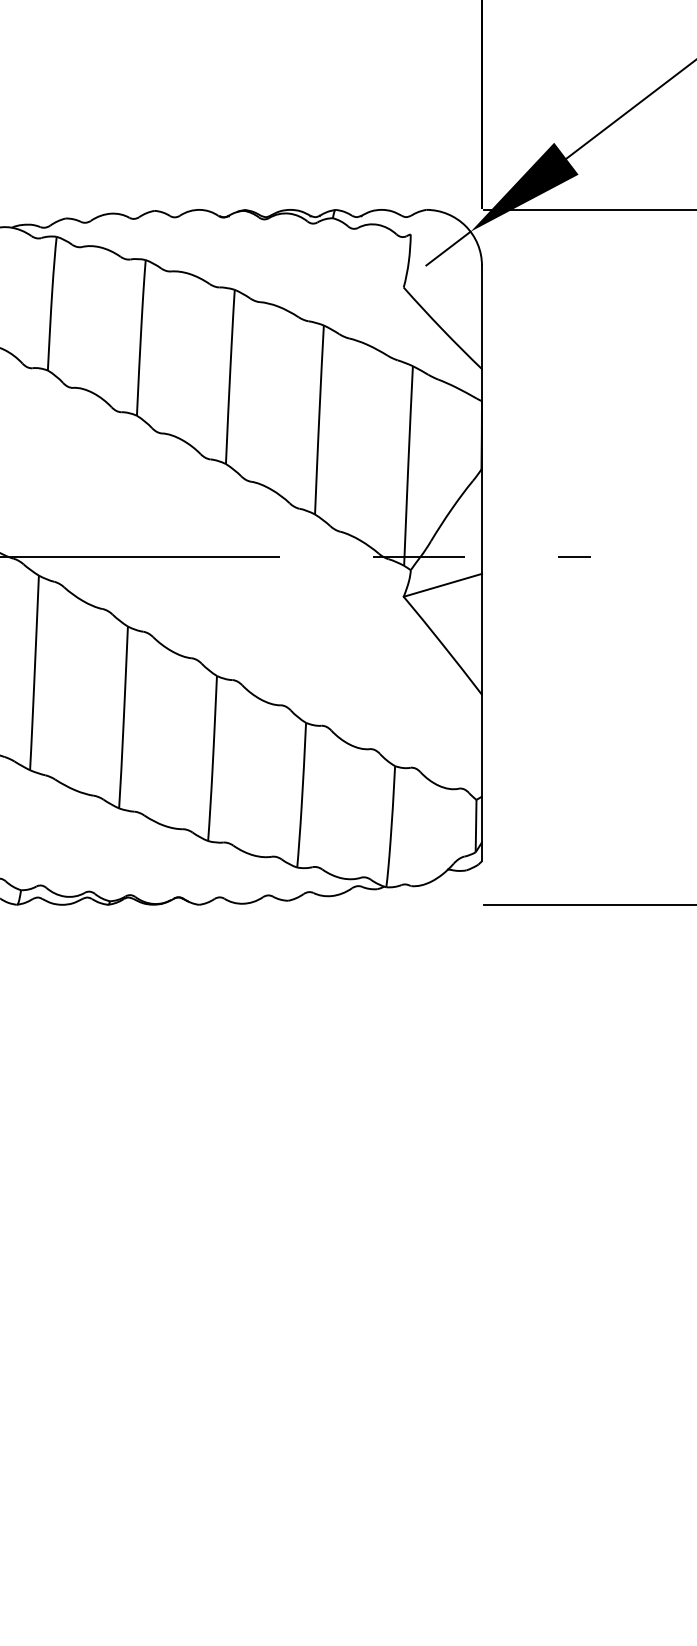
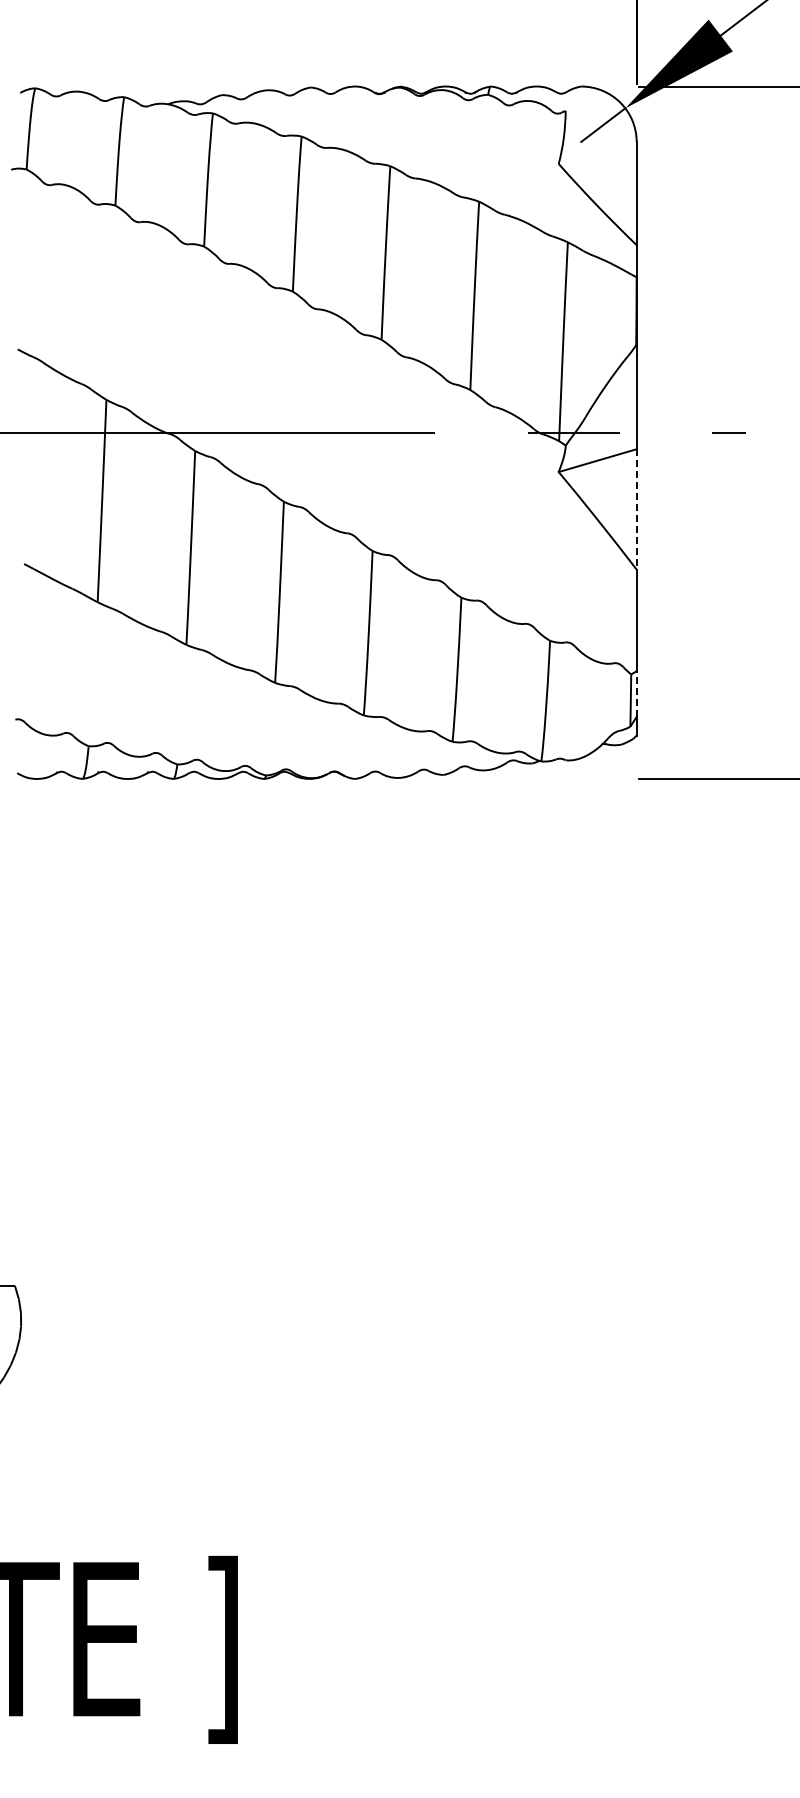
line: (481, 634) -> (636, 509), solid -> dashed
line: (481, 820) -> (636, 694), solid -> dashed

